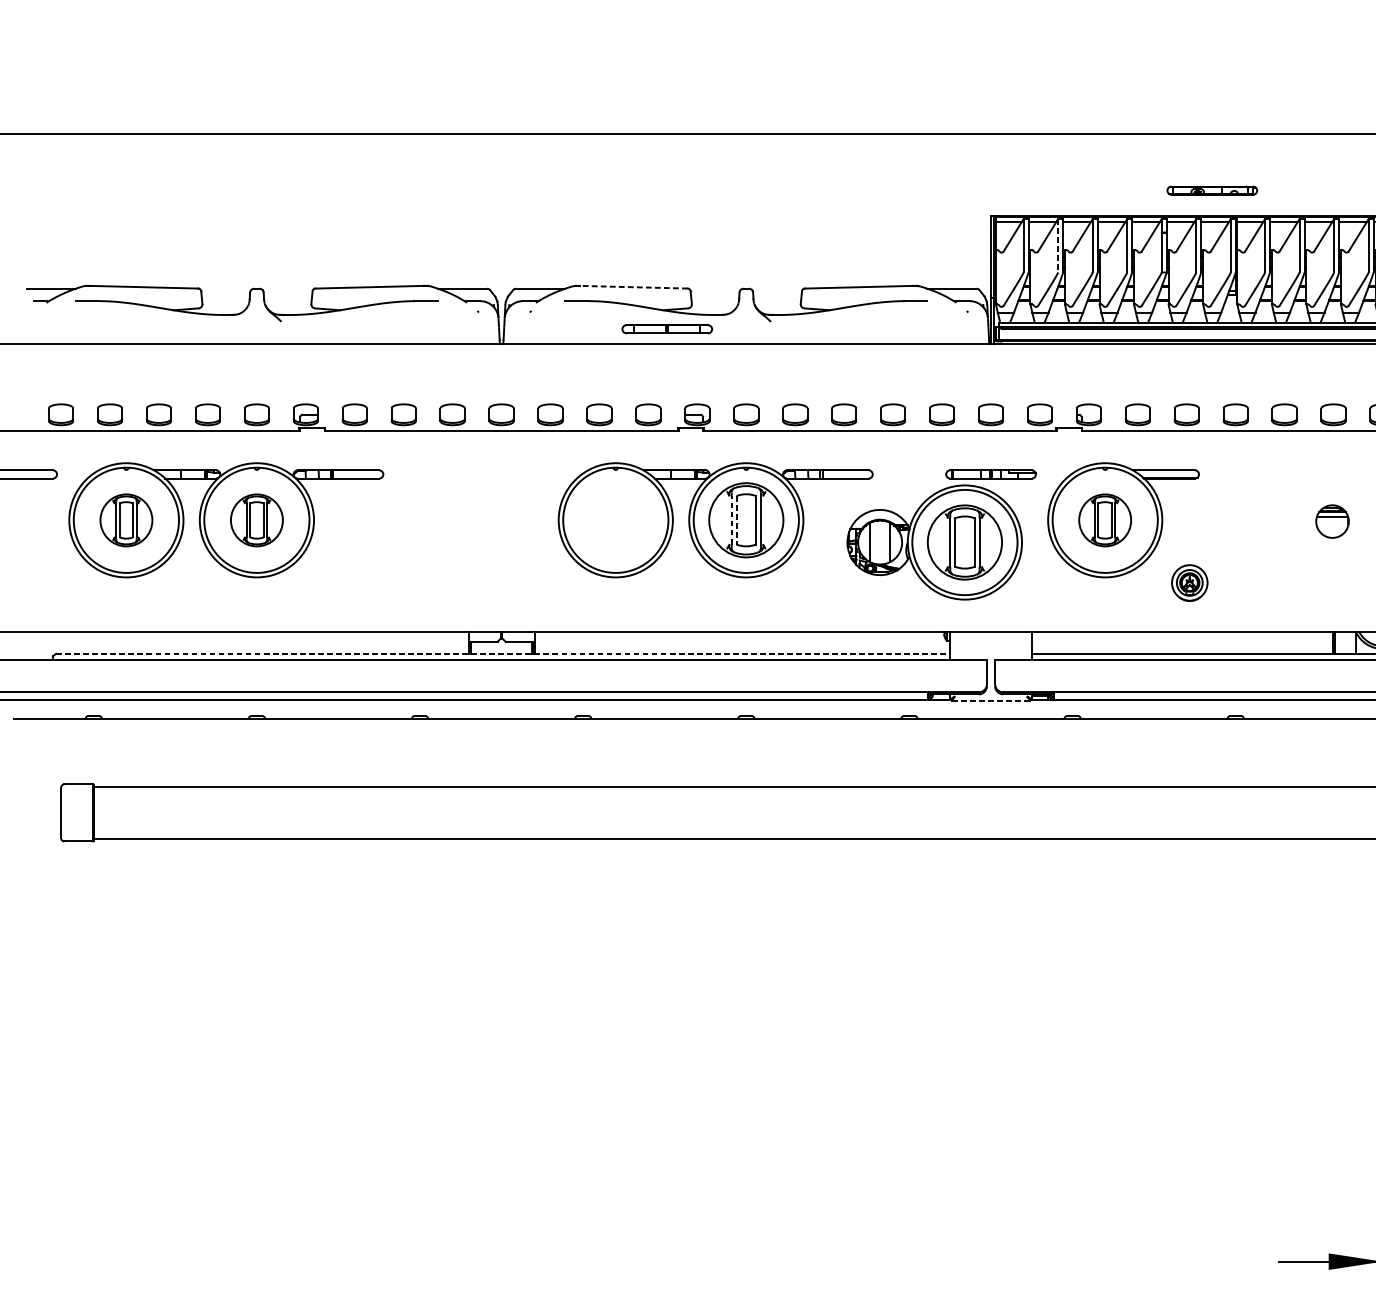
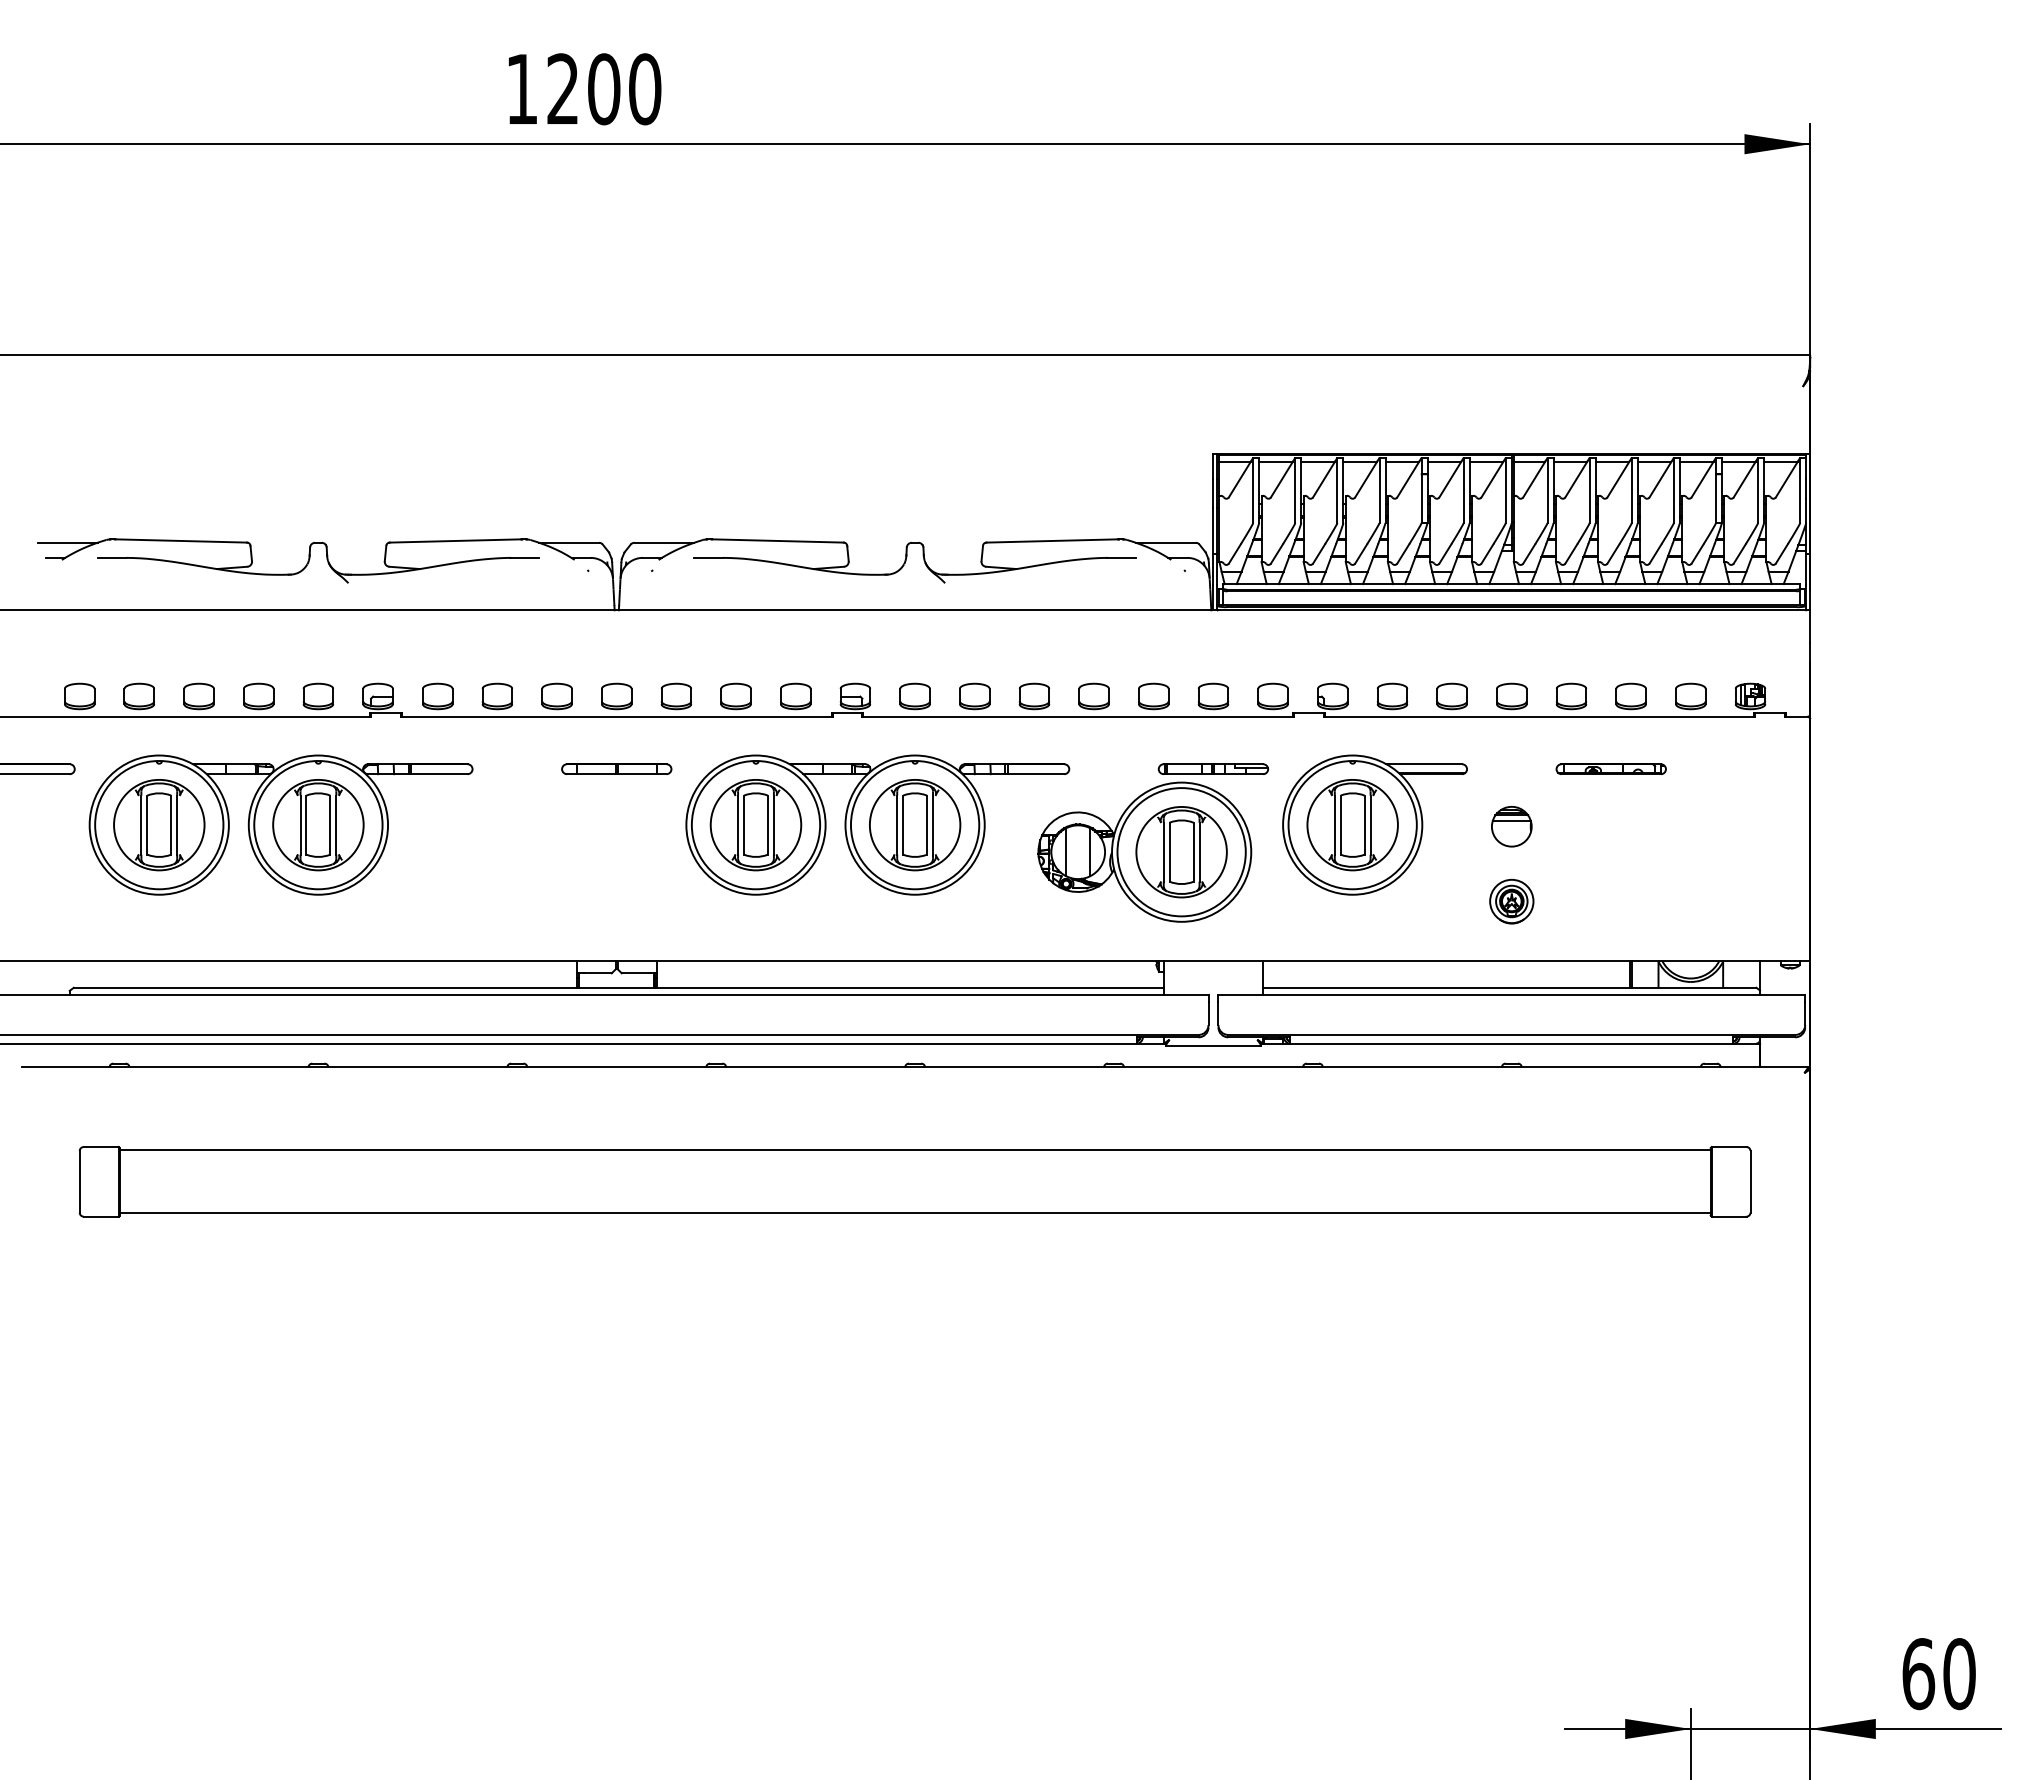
part: (1211, 190) -> (1610, 768), moved
line: (1058, 245) -> (1295, 490), dashed -> solid
line: (633, 286) -> (777, 540), dashed -> solid
part: (667, 329) -> (616, 769), moved
part: (126, 520) -> (159, 825), size x1.43
part: (256, 520) -> (318, 825), size x1.43
part: (615, 520) -> (755, 825), added
line: (731, 520) -> (897, 825), dashed -> solid
line: (736, 520) -> (903, 825), dashed -> solid
part: (1105, 520) -> (1352, 825), size x1.43
part: (1332, 521) -> (1511, 826), moved
part: (1189, 582) -> (1511, 901), moved
line: (503, 653) -> (618, 987), dashed -> solid
line: (991, 701) -> (1213, 1045), dashed -> solid

